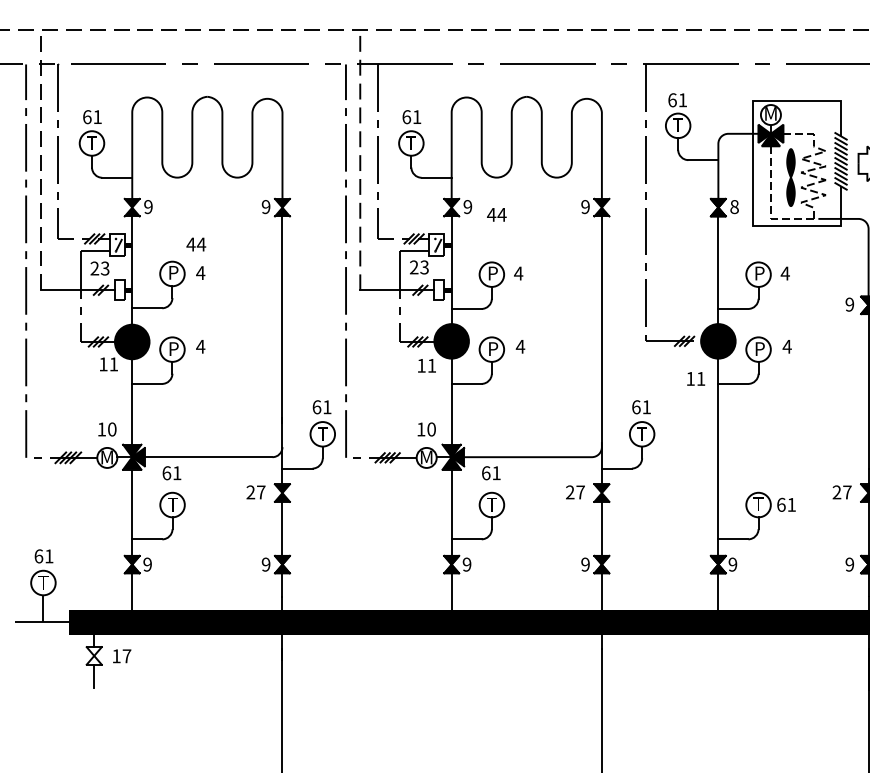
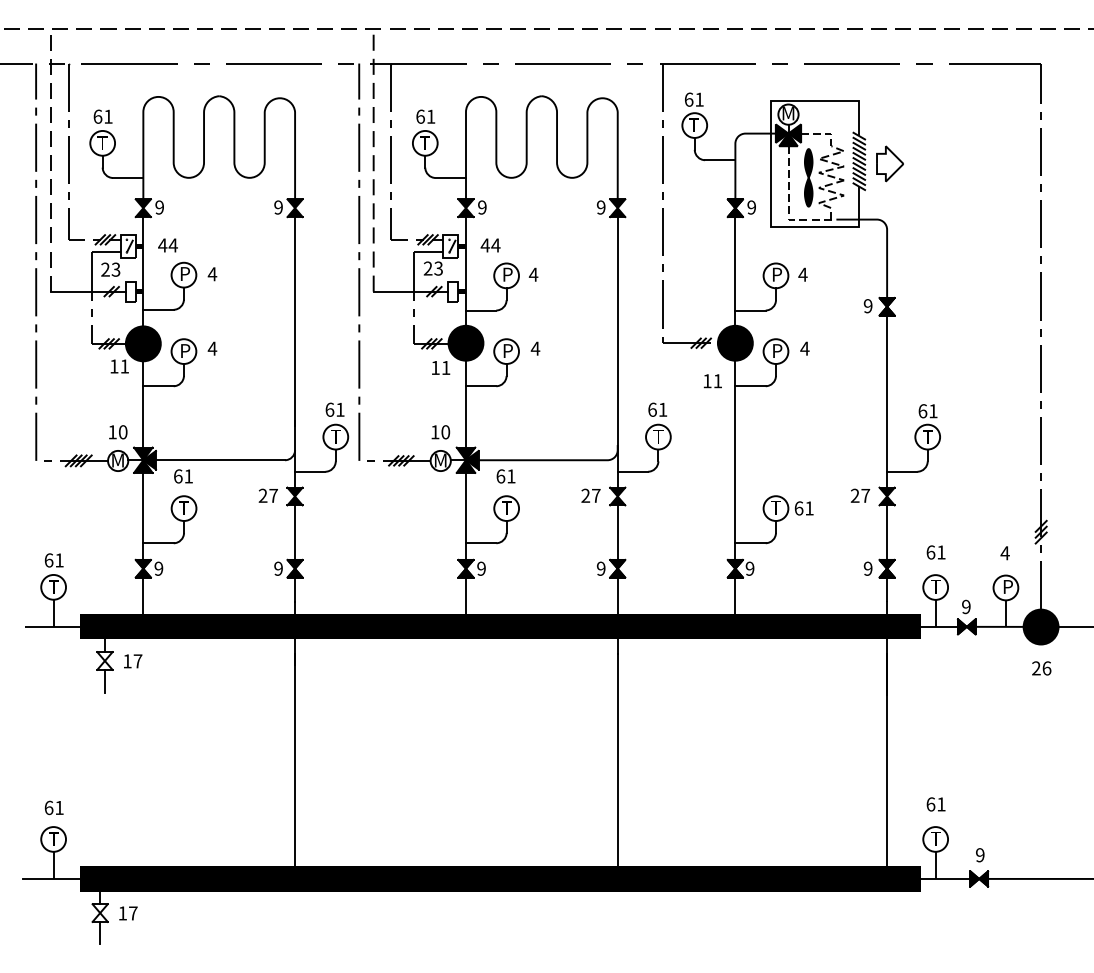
text: (734, 206) -> (751, 207), 8 -> 9
text: (496, 214) -> (490, 245), moved
text: (195, 244) -> (167, 245), moved

